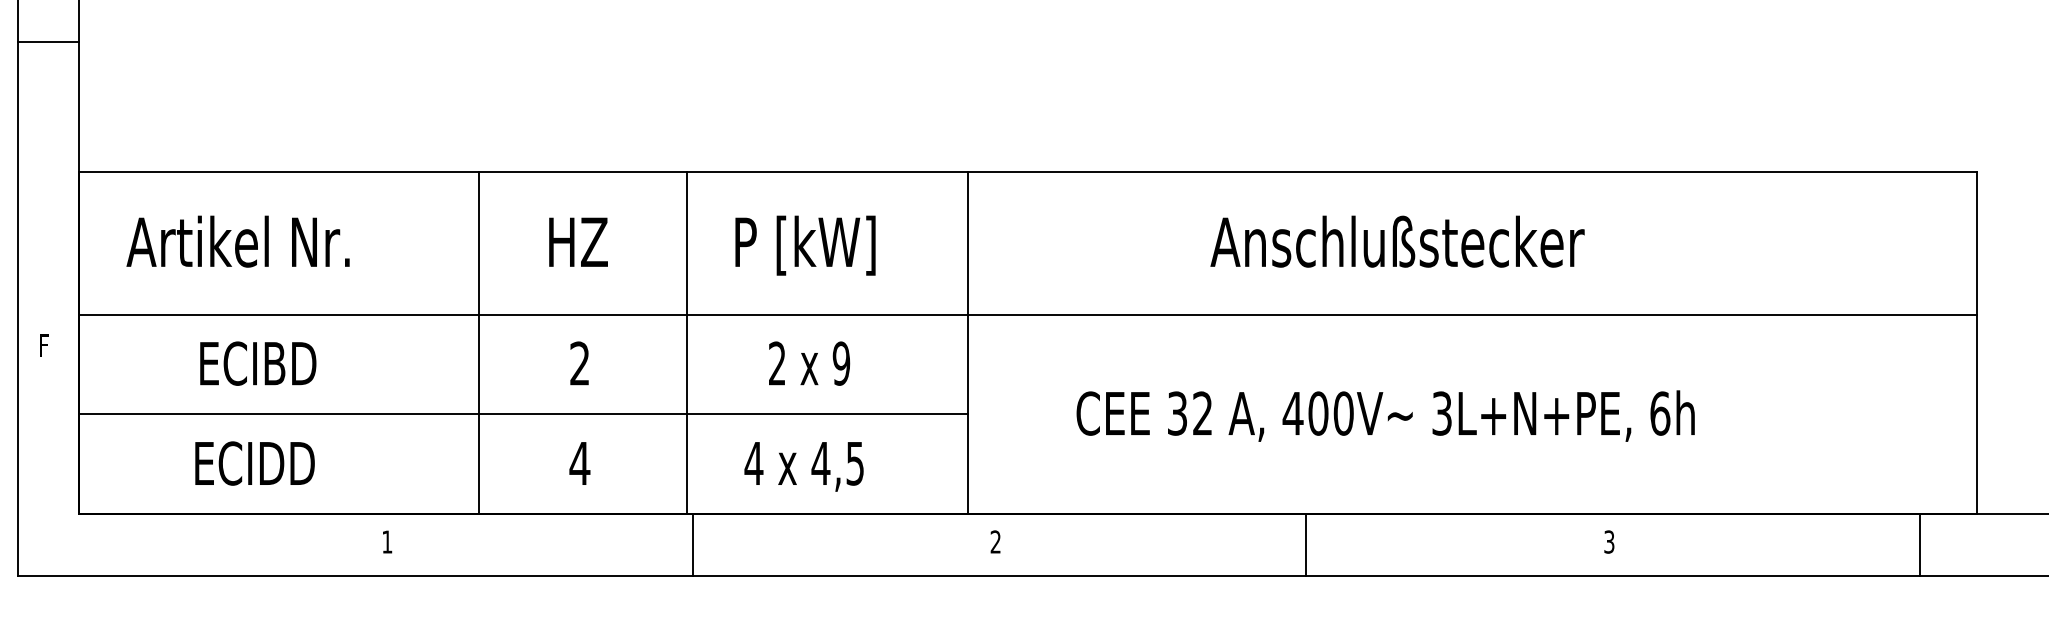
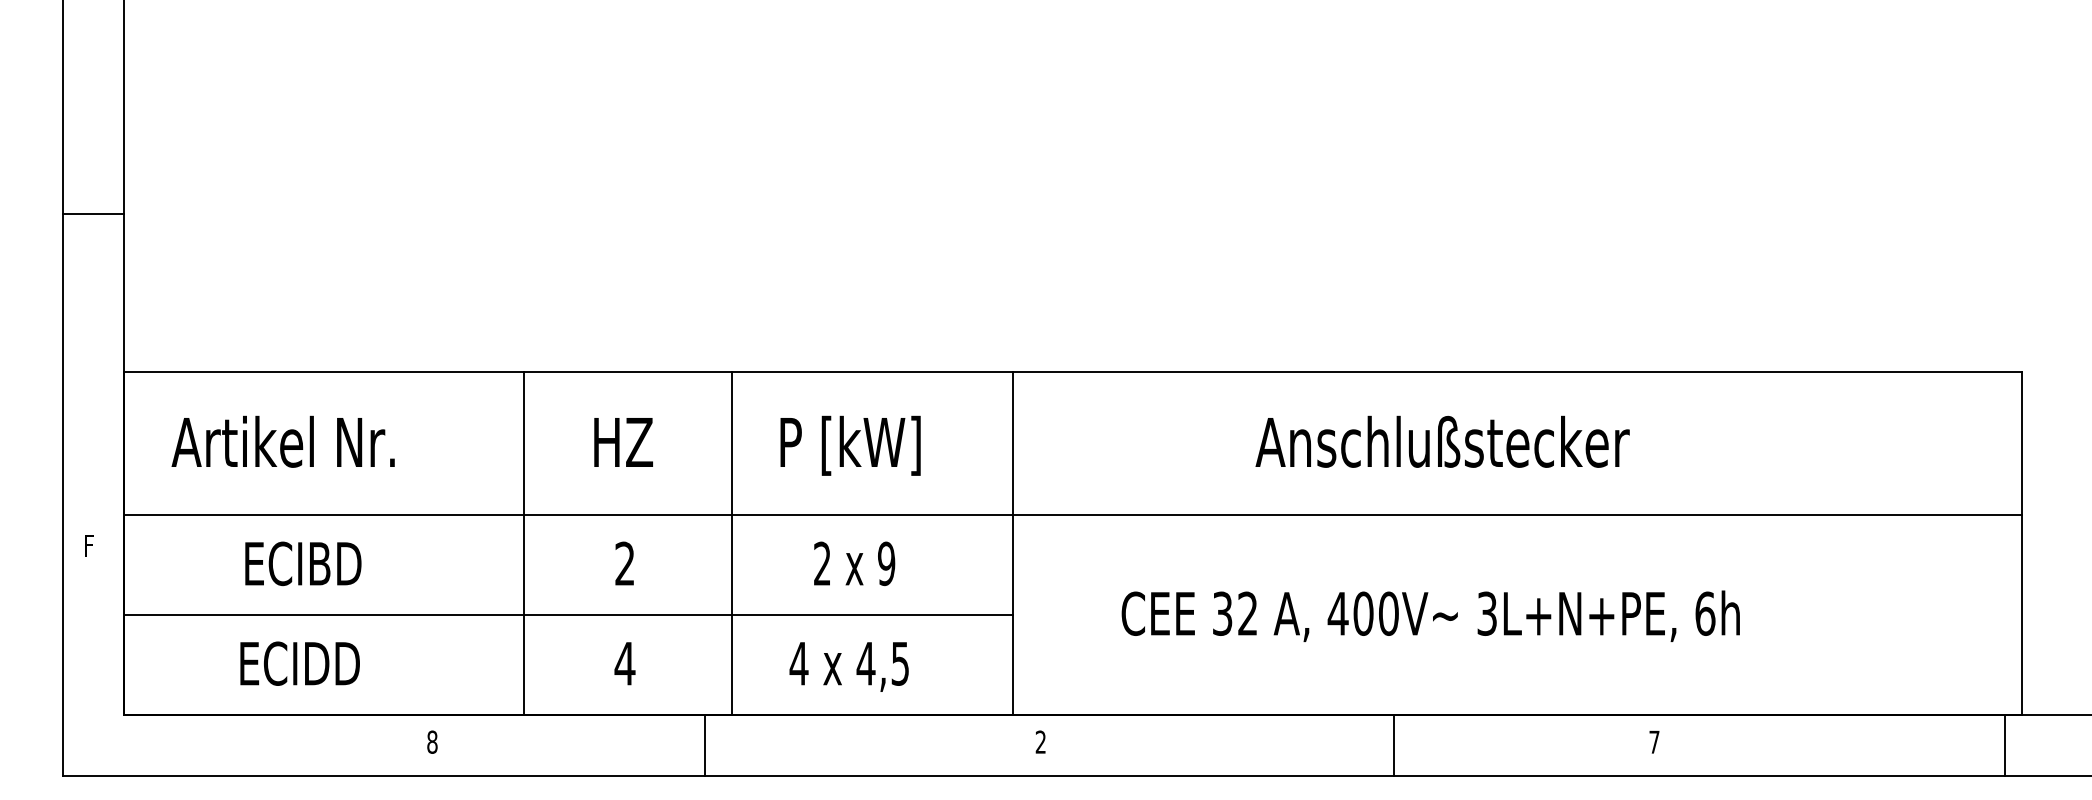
line: (48, 42) -> (93, 214), moved
text: (387, 541) -> (432, 741), 1 -> 8
text: (1609, 541) -> (1654, 741), 3 -> 7
line: (692, 544) -> (704, 744), moved
line: (1306, 544) -> (1394, 744), moved
line: (1919, 544) -> (2004, 744), moved

